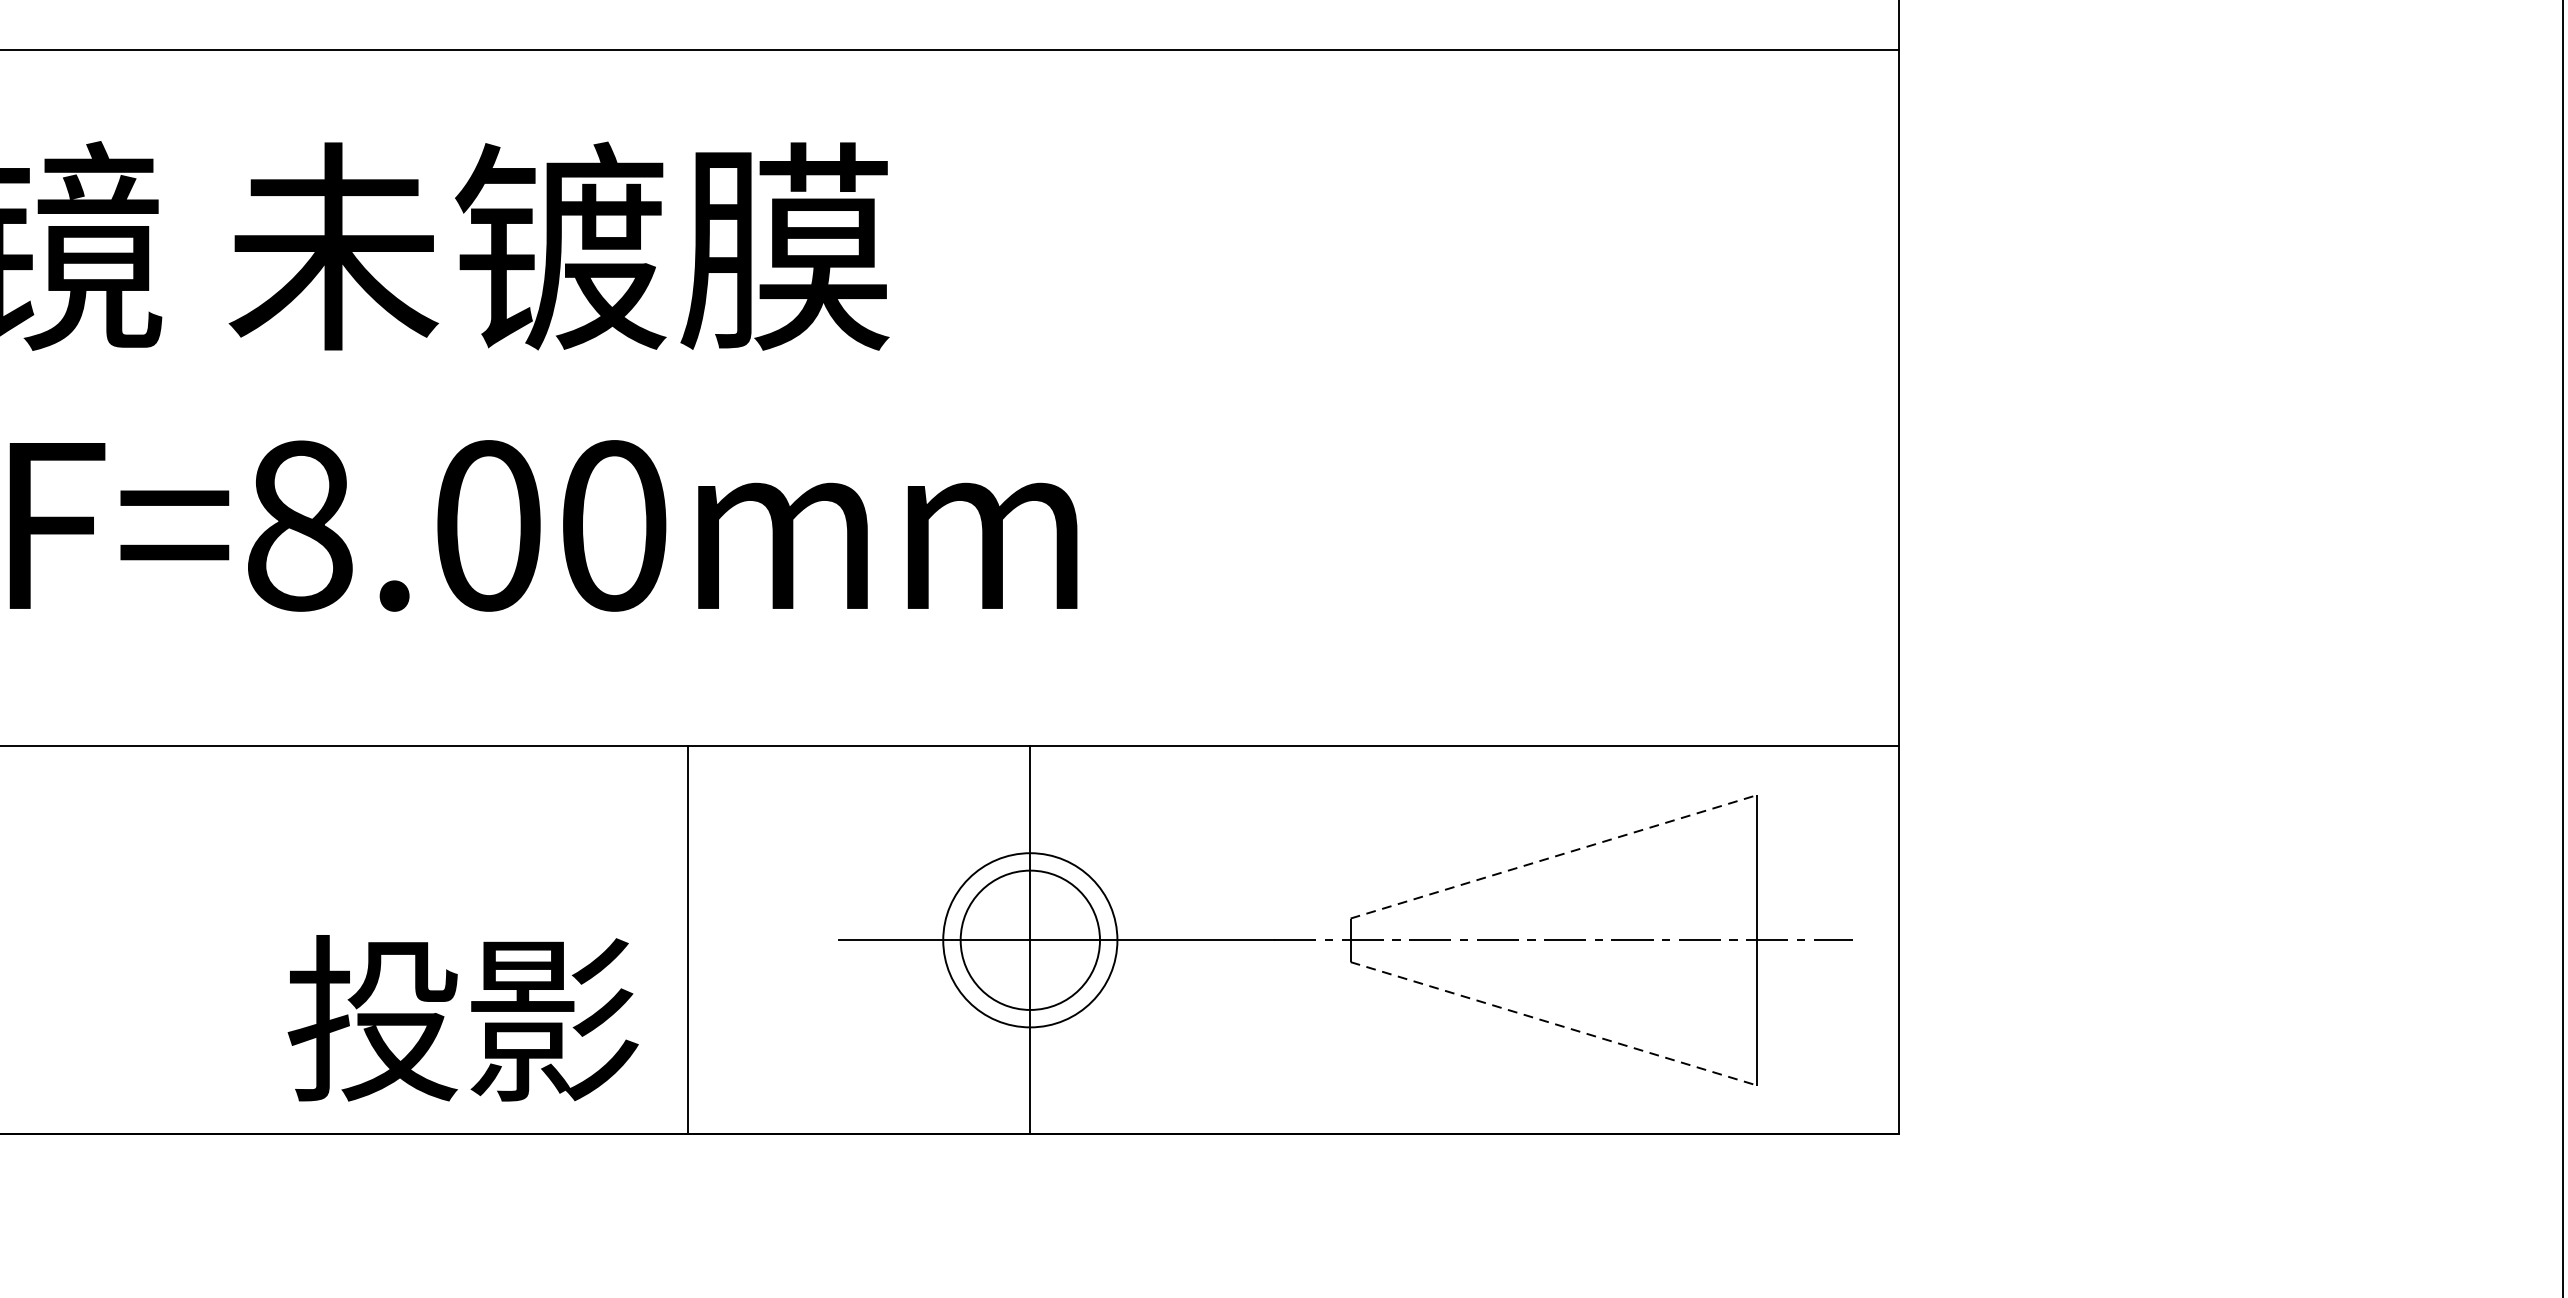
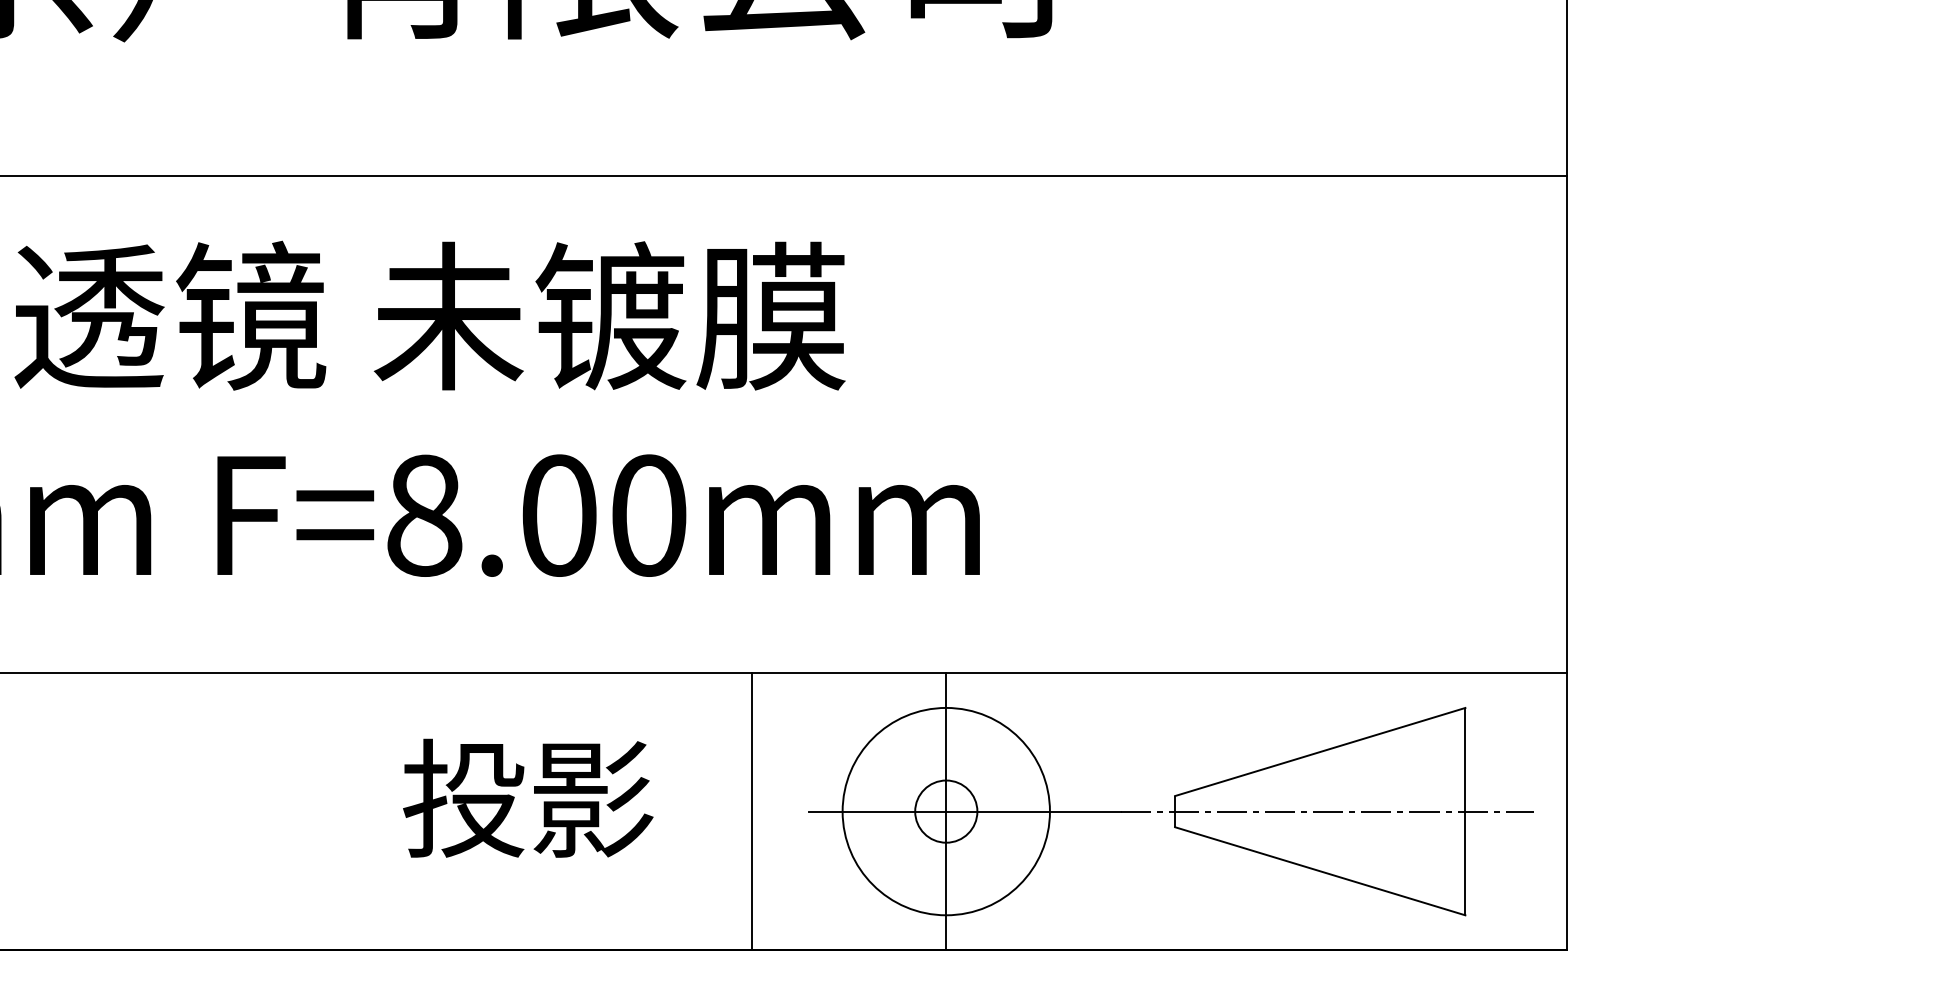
line: (1554, 857) -> (1320, 752), dashed -> solid
line: (688, 940) -> (752, 811), moved
circle: (1029, 940) -> (945, 811), size x1.67
circle: (1030, 940) -> (946, 811), size x0.62
text: (463, 1017) -> (528, 797), moved
line: (1554, 1024) -> (1320, 871), dashed -> solid

